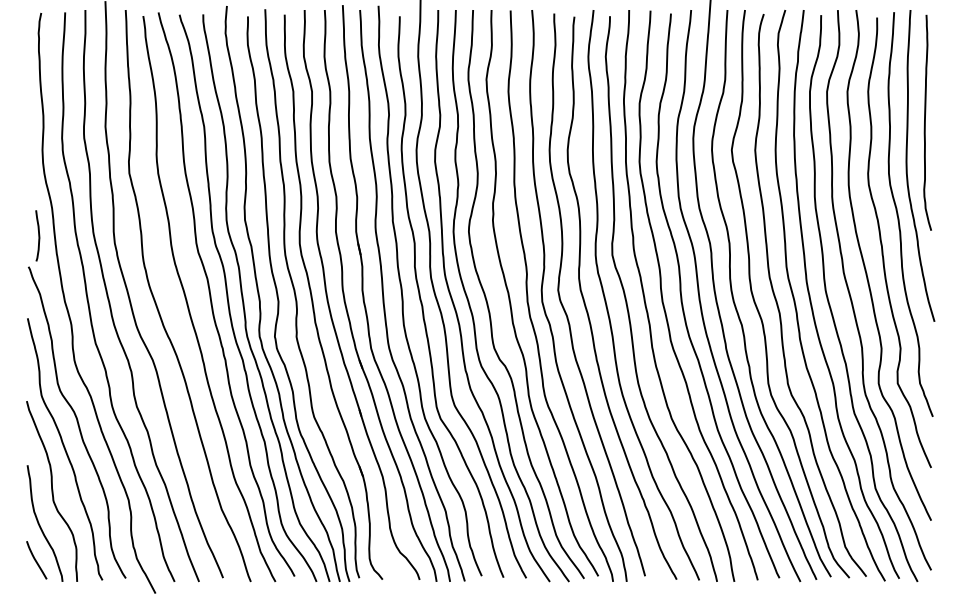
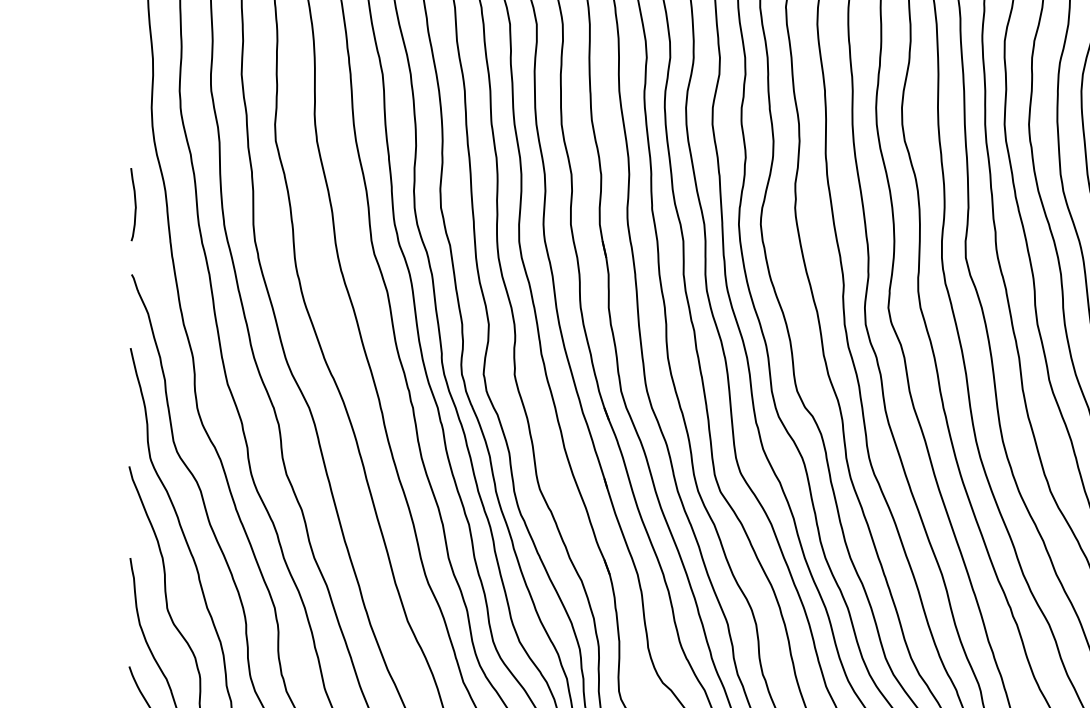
curve: (38, 235) -> (134, 204), moved

